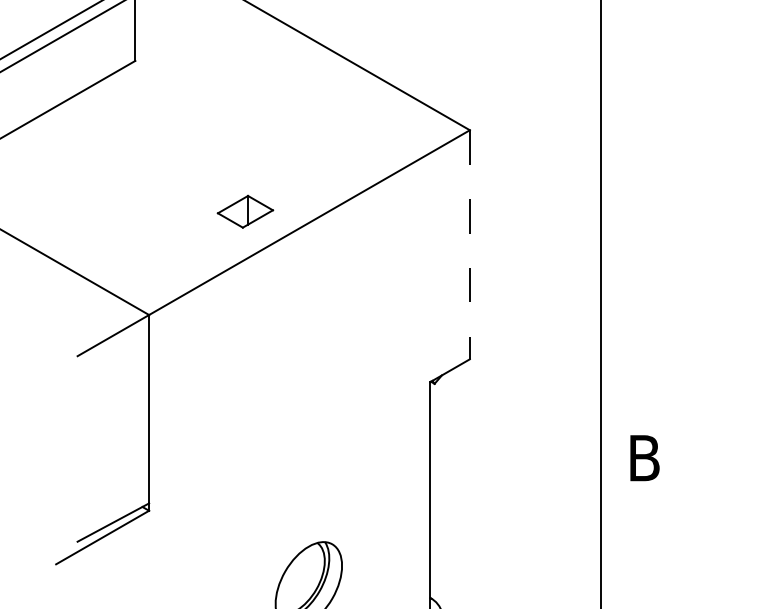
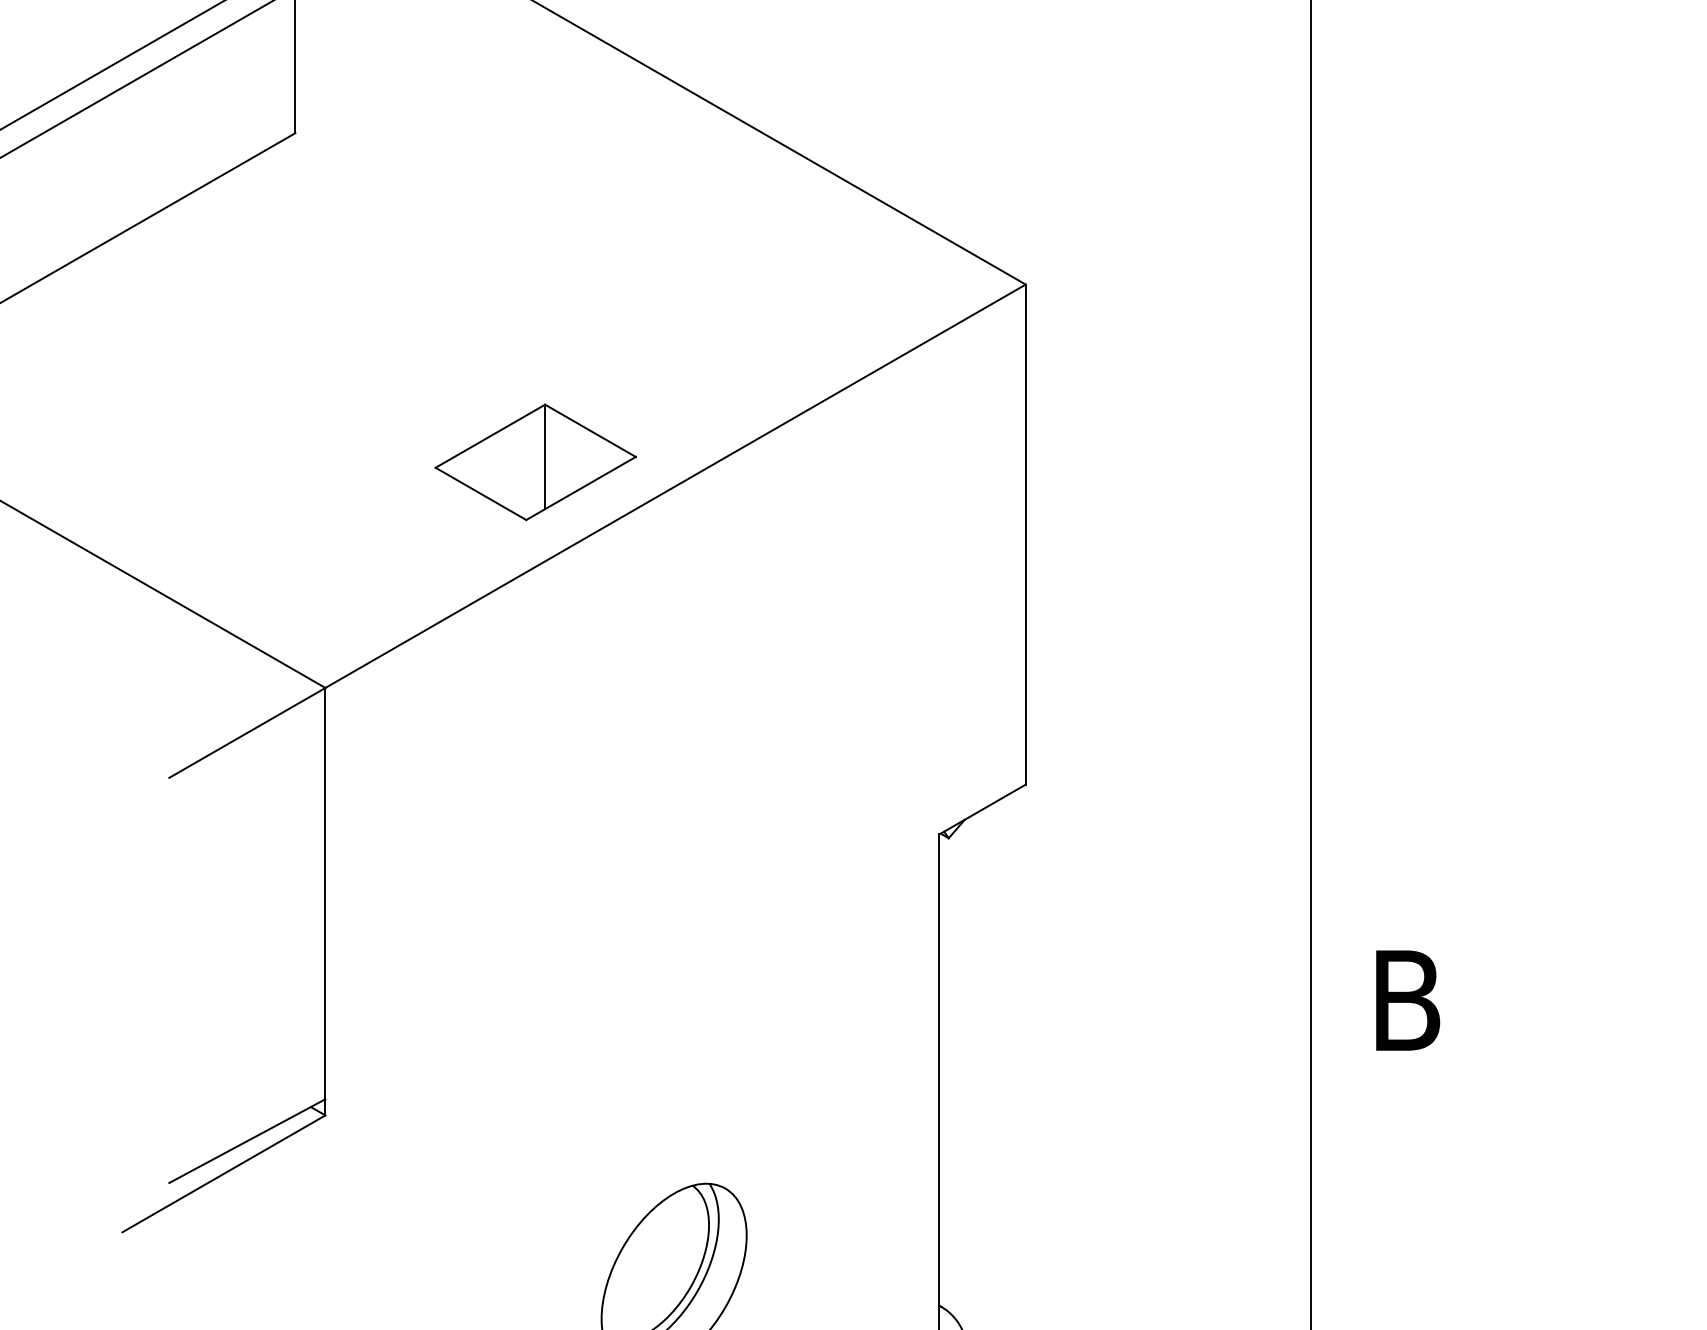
part: (245, 211) -> (535, 461), size x1.67
line: (469, 244) -> (1024, 534), dashed -> solid

